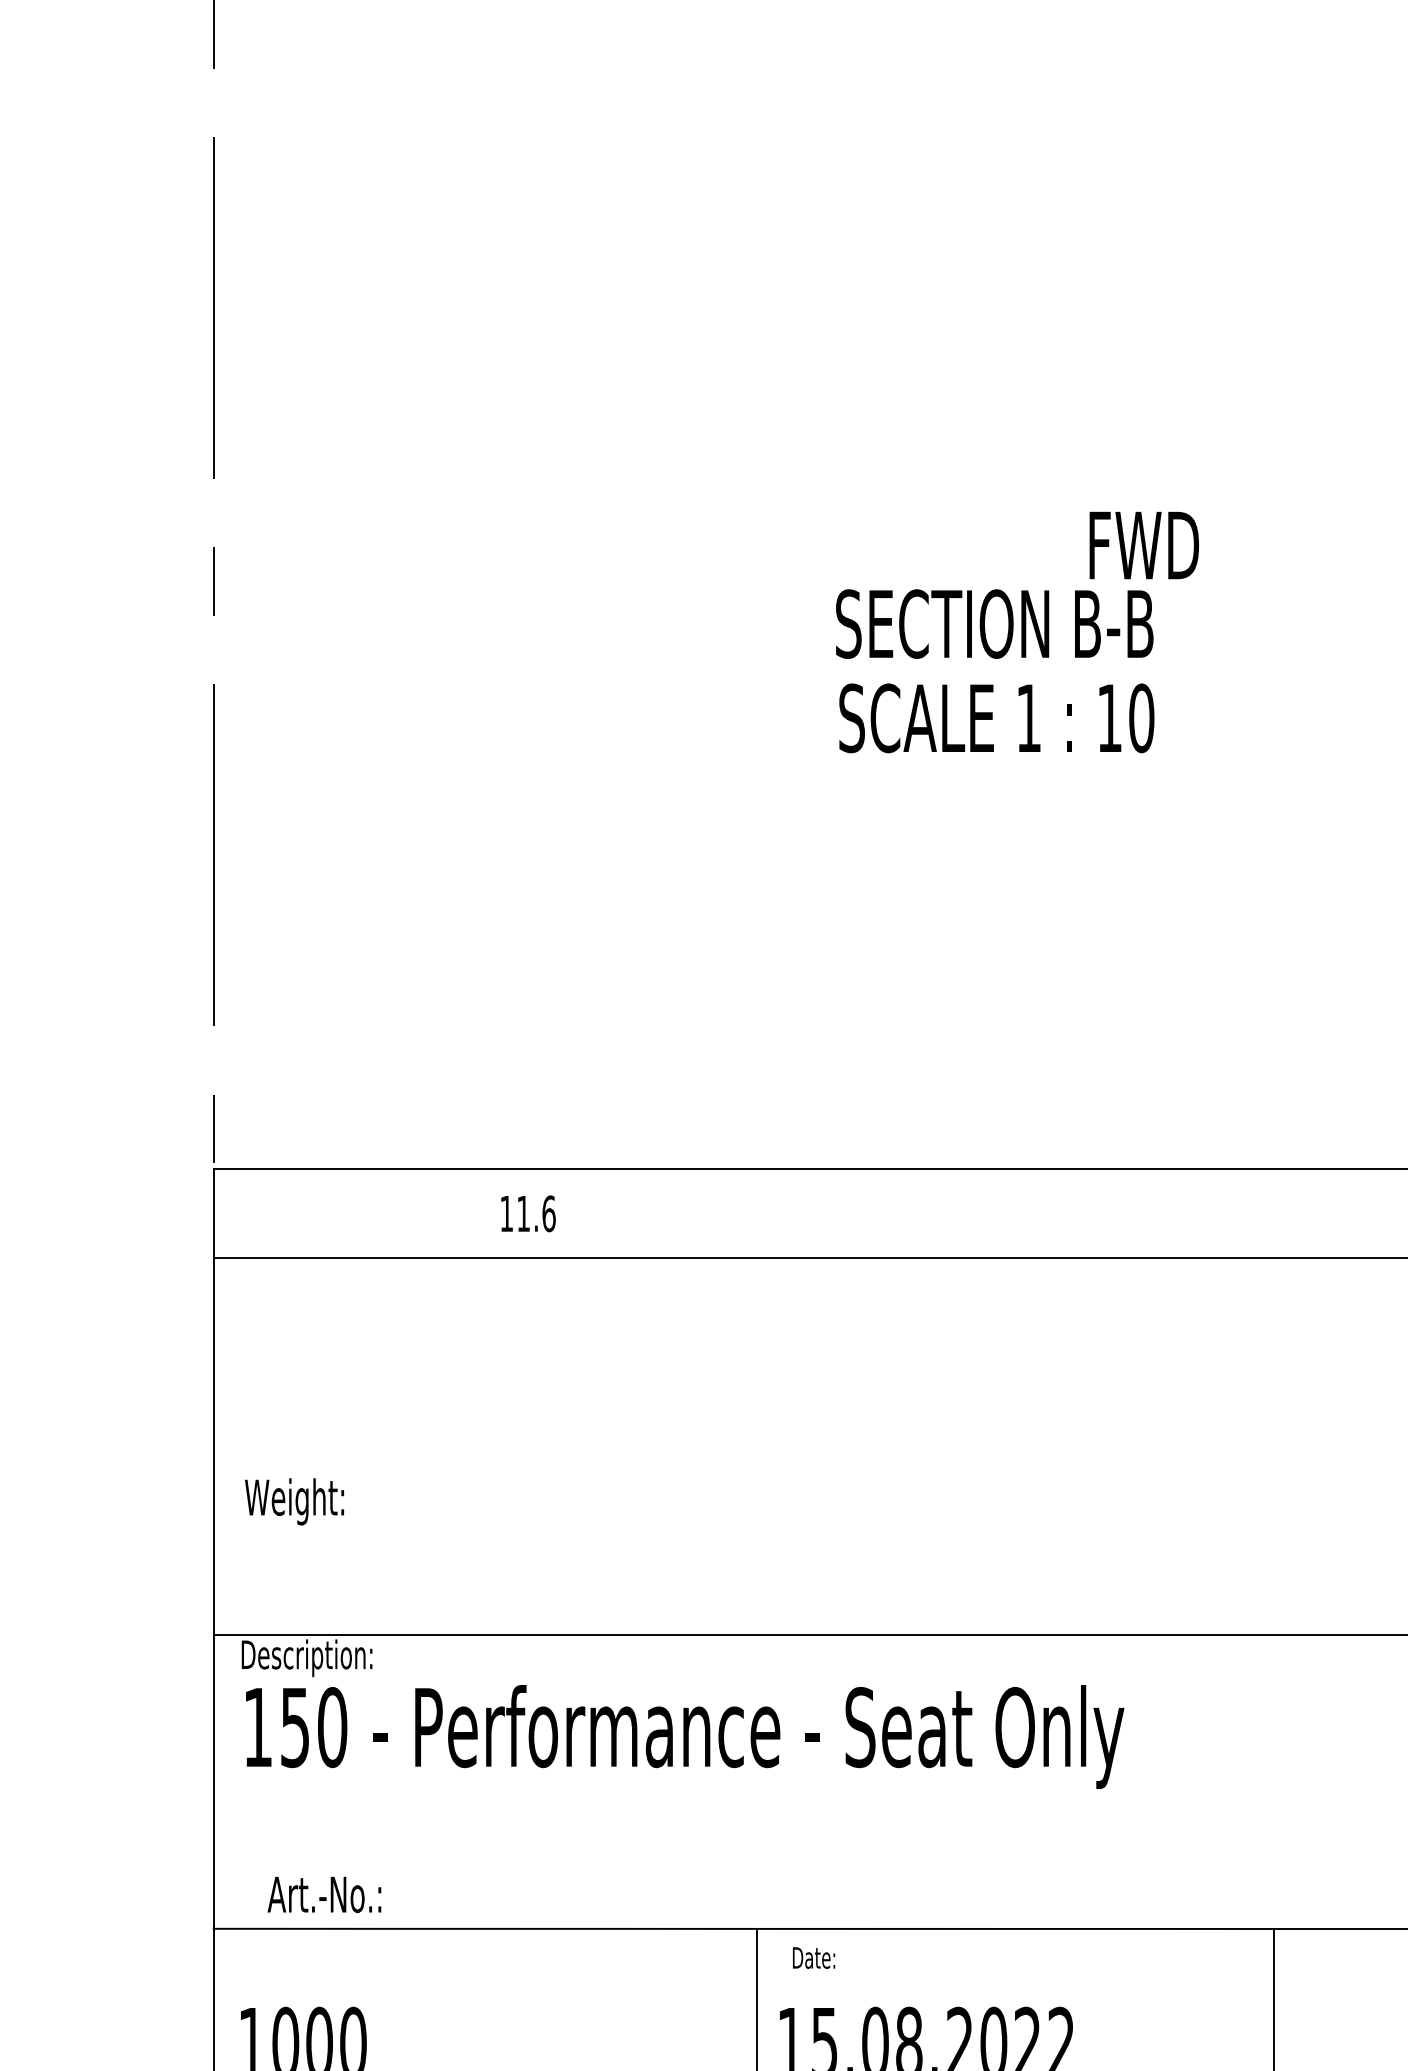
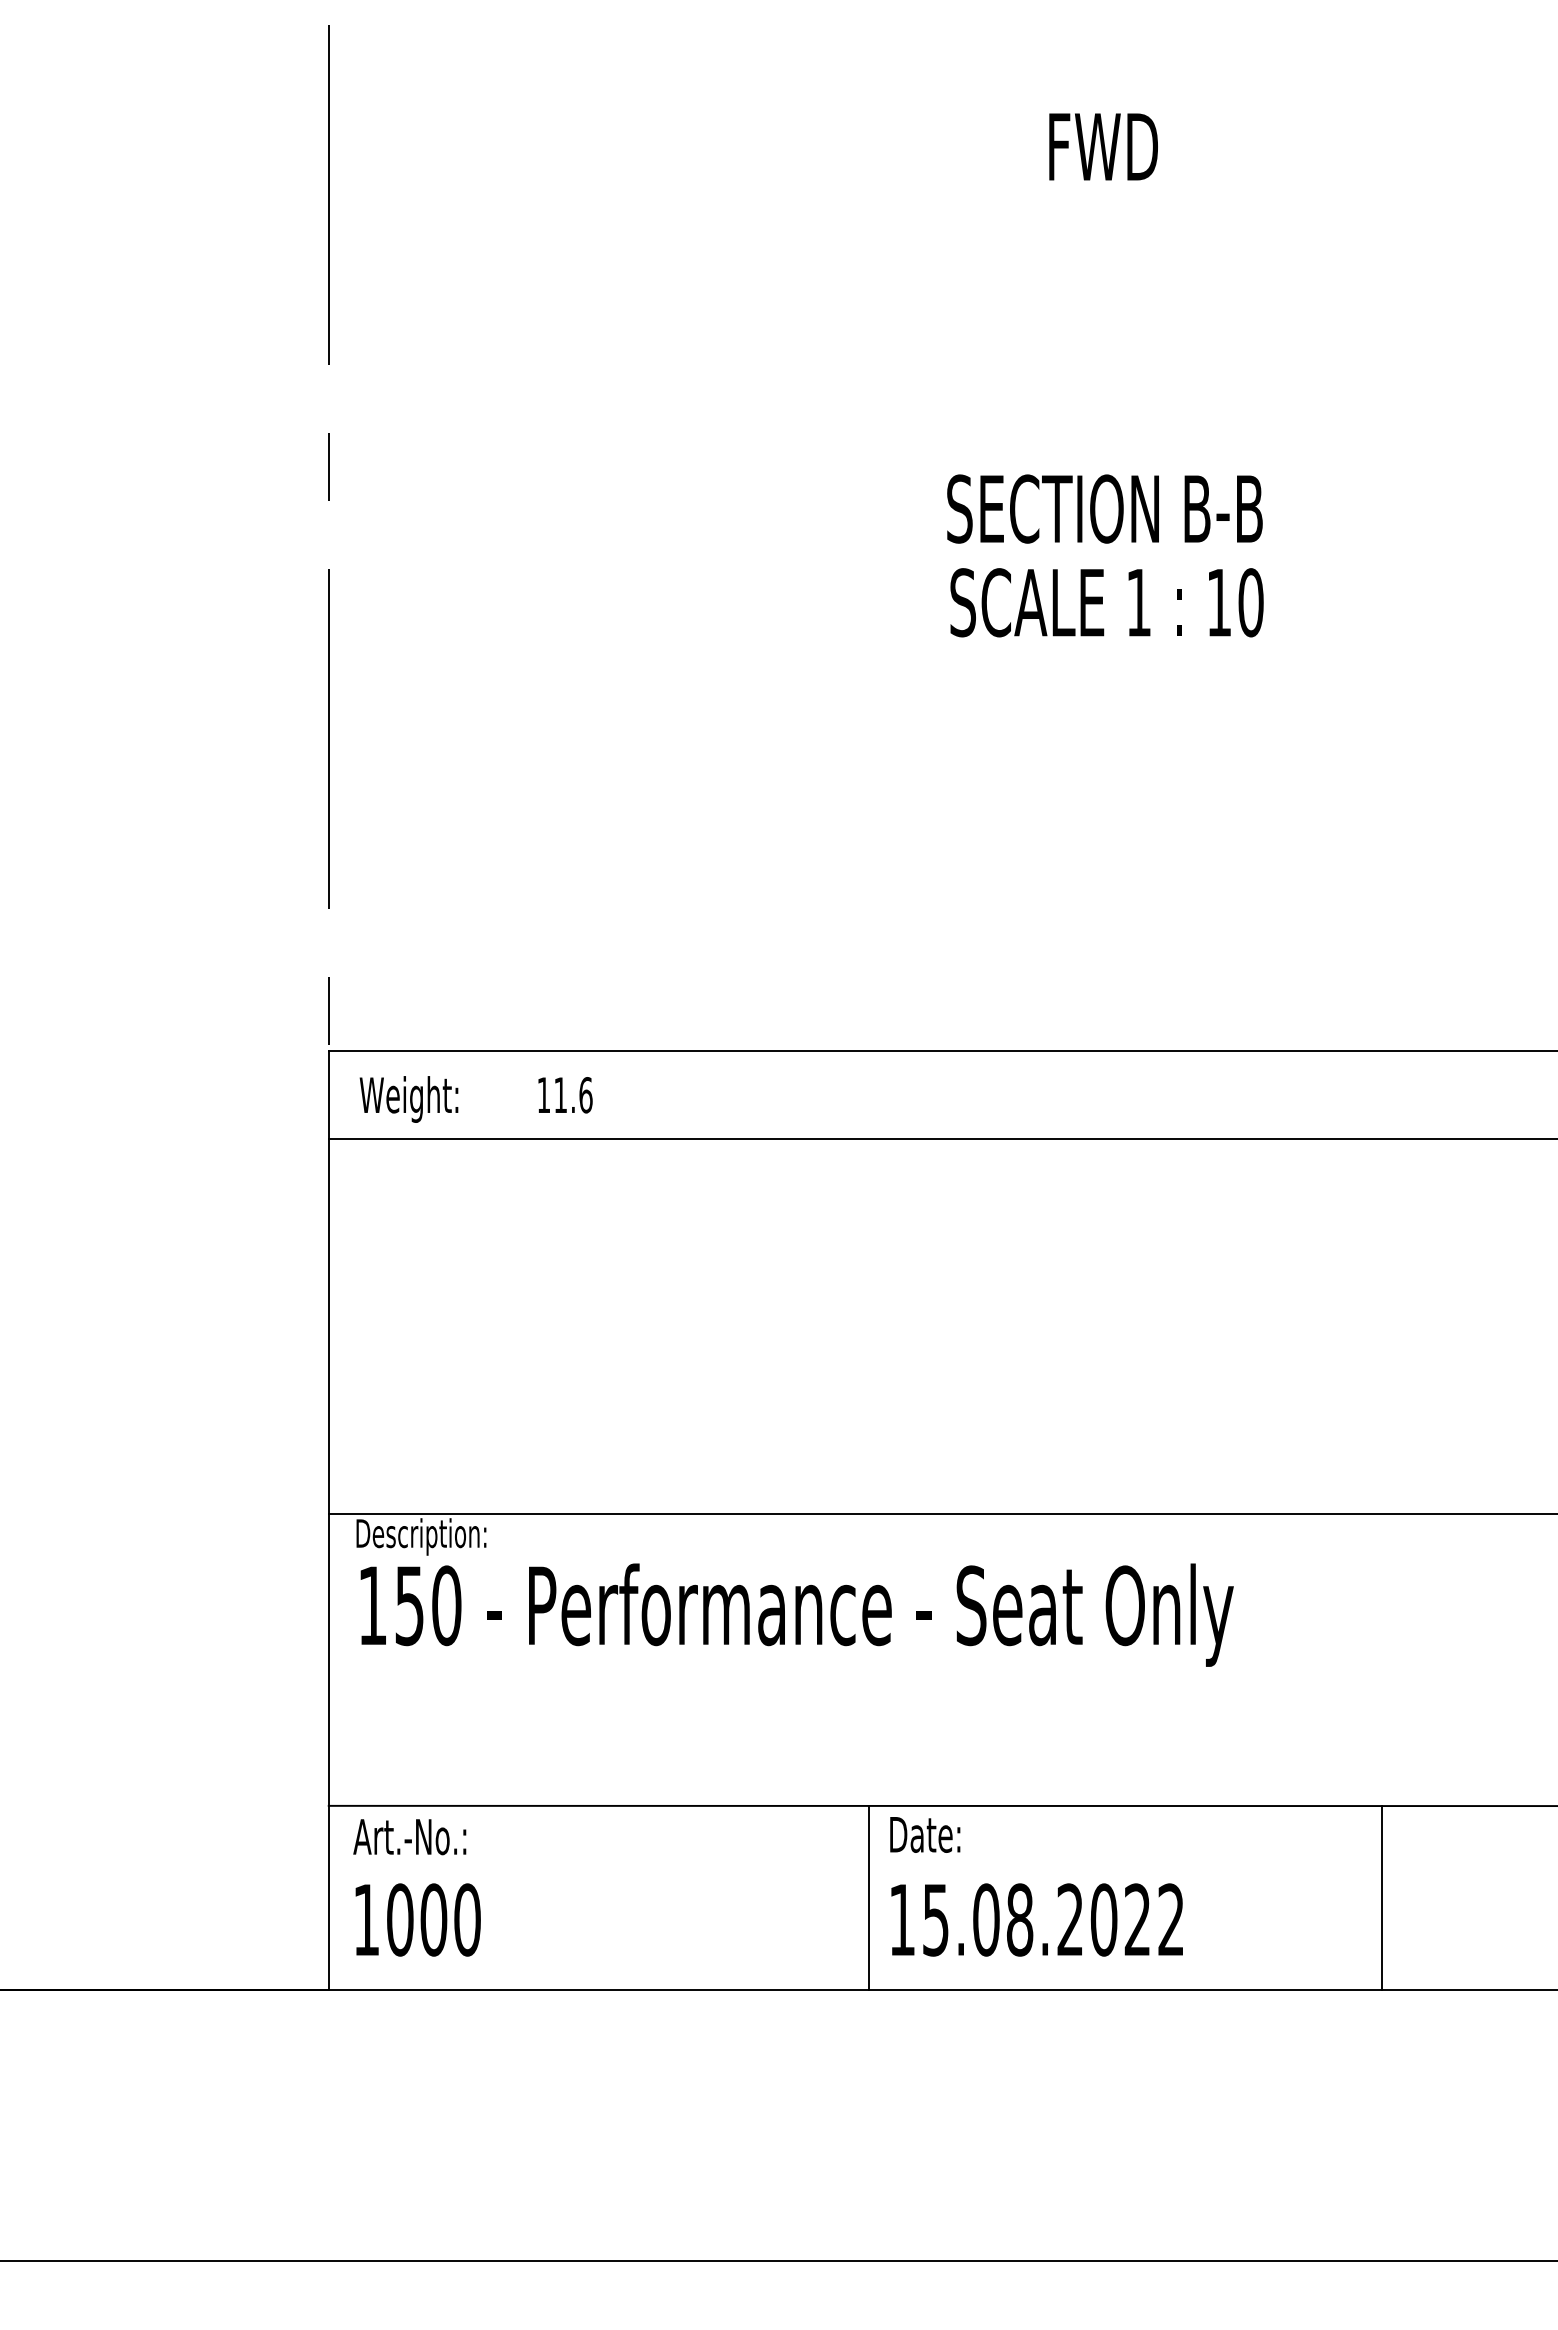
text: (1144, 545) -> (1103, 146), moved
text: (528, 1214) -> (565, 1095), moved
text: (294, 1501) -> (408, 1099), moved
text: (324, 1895) -> (409, 1837), moved
part: (814, 1957) -> (925, 1834), size x1.67

